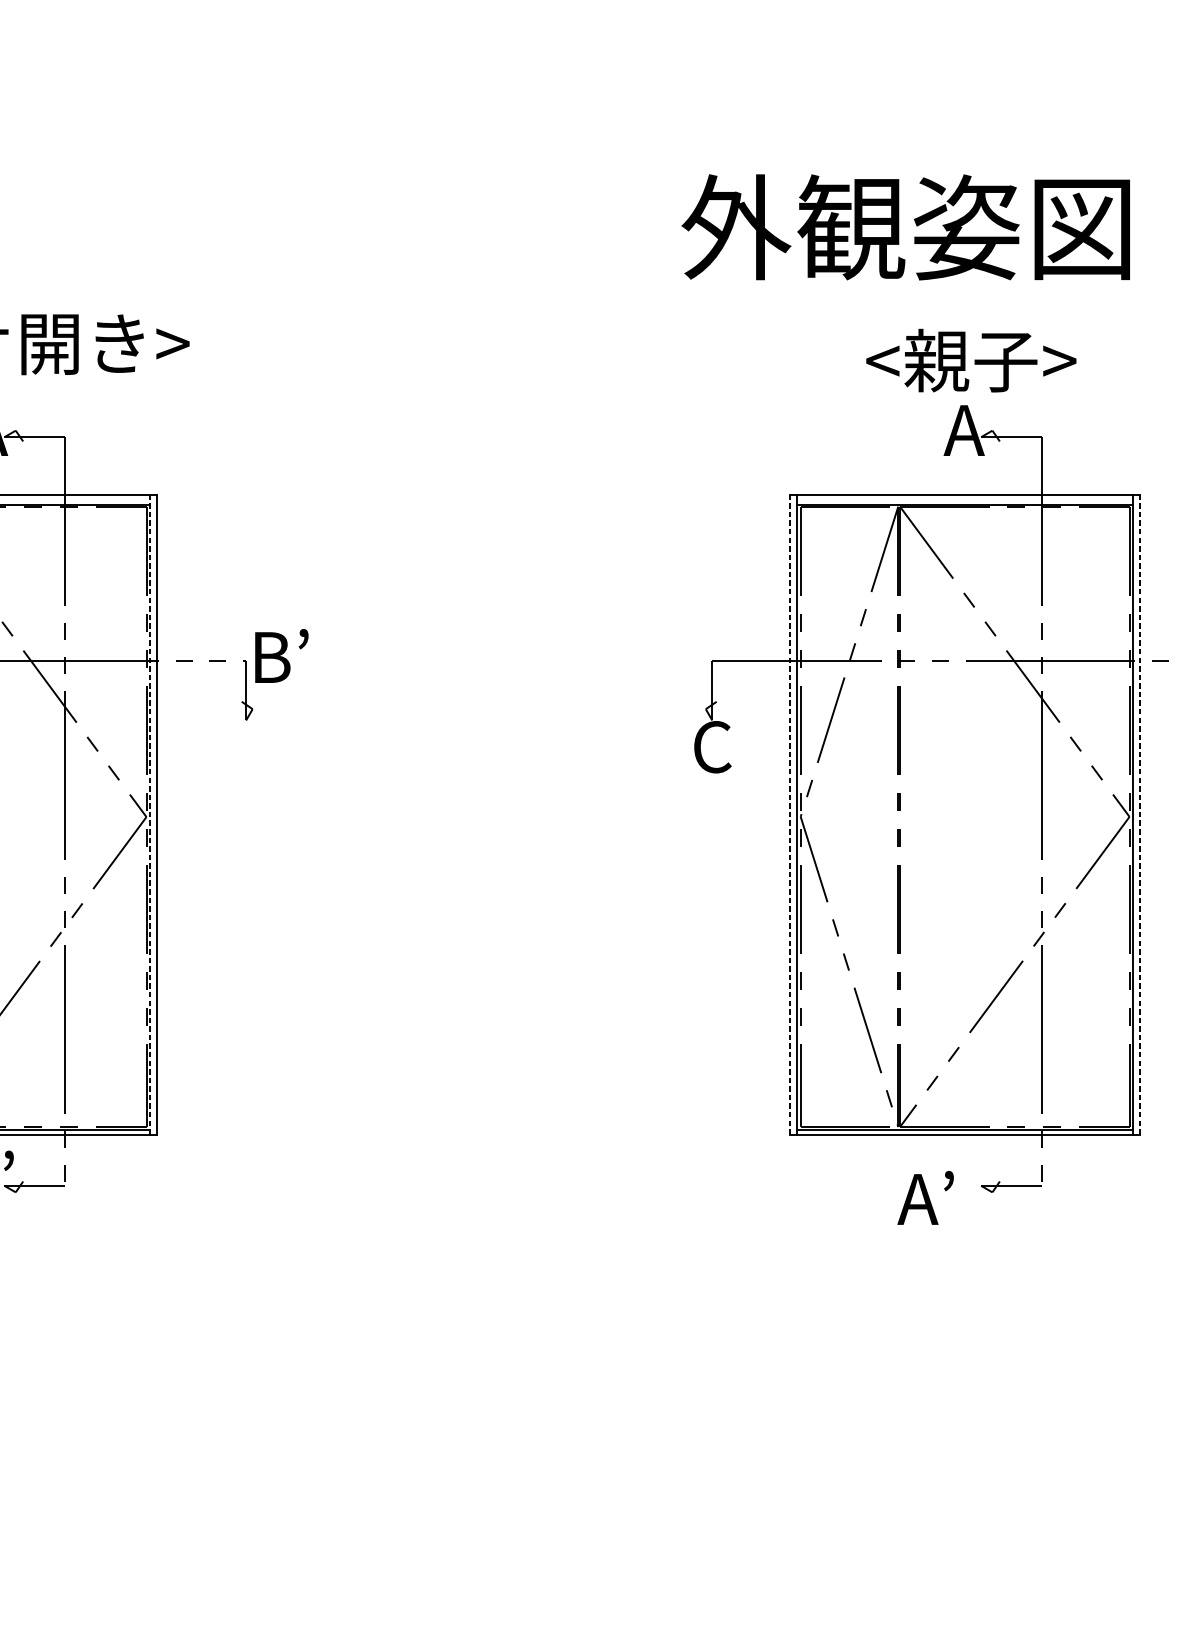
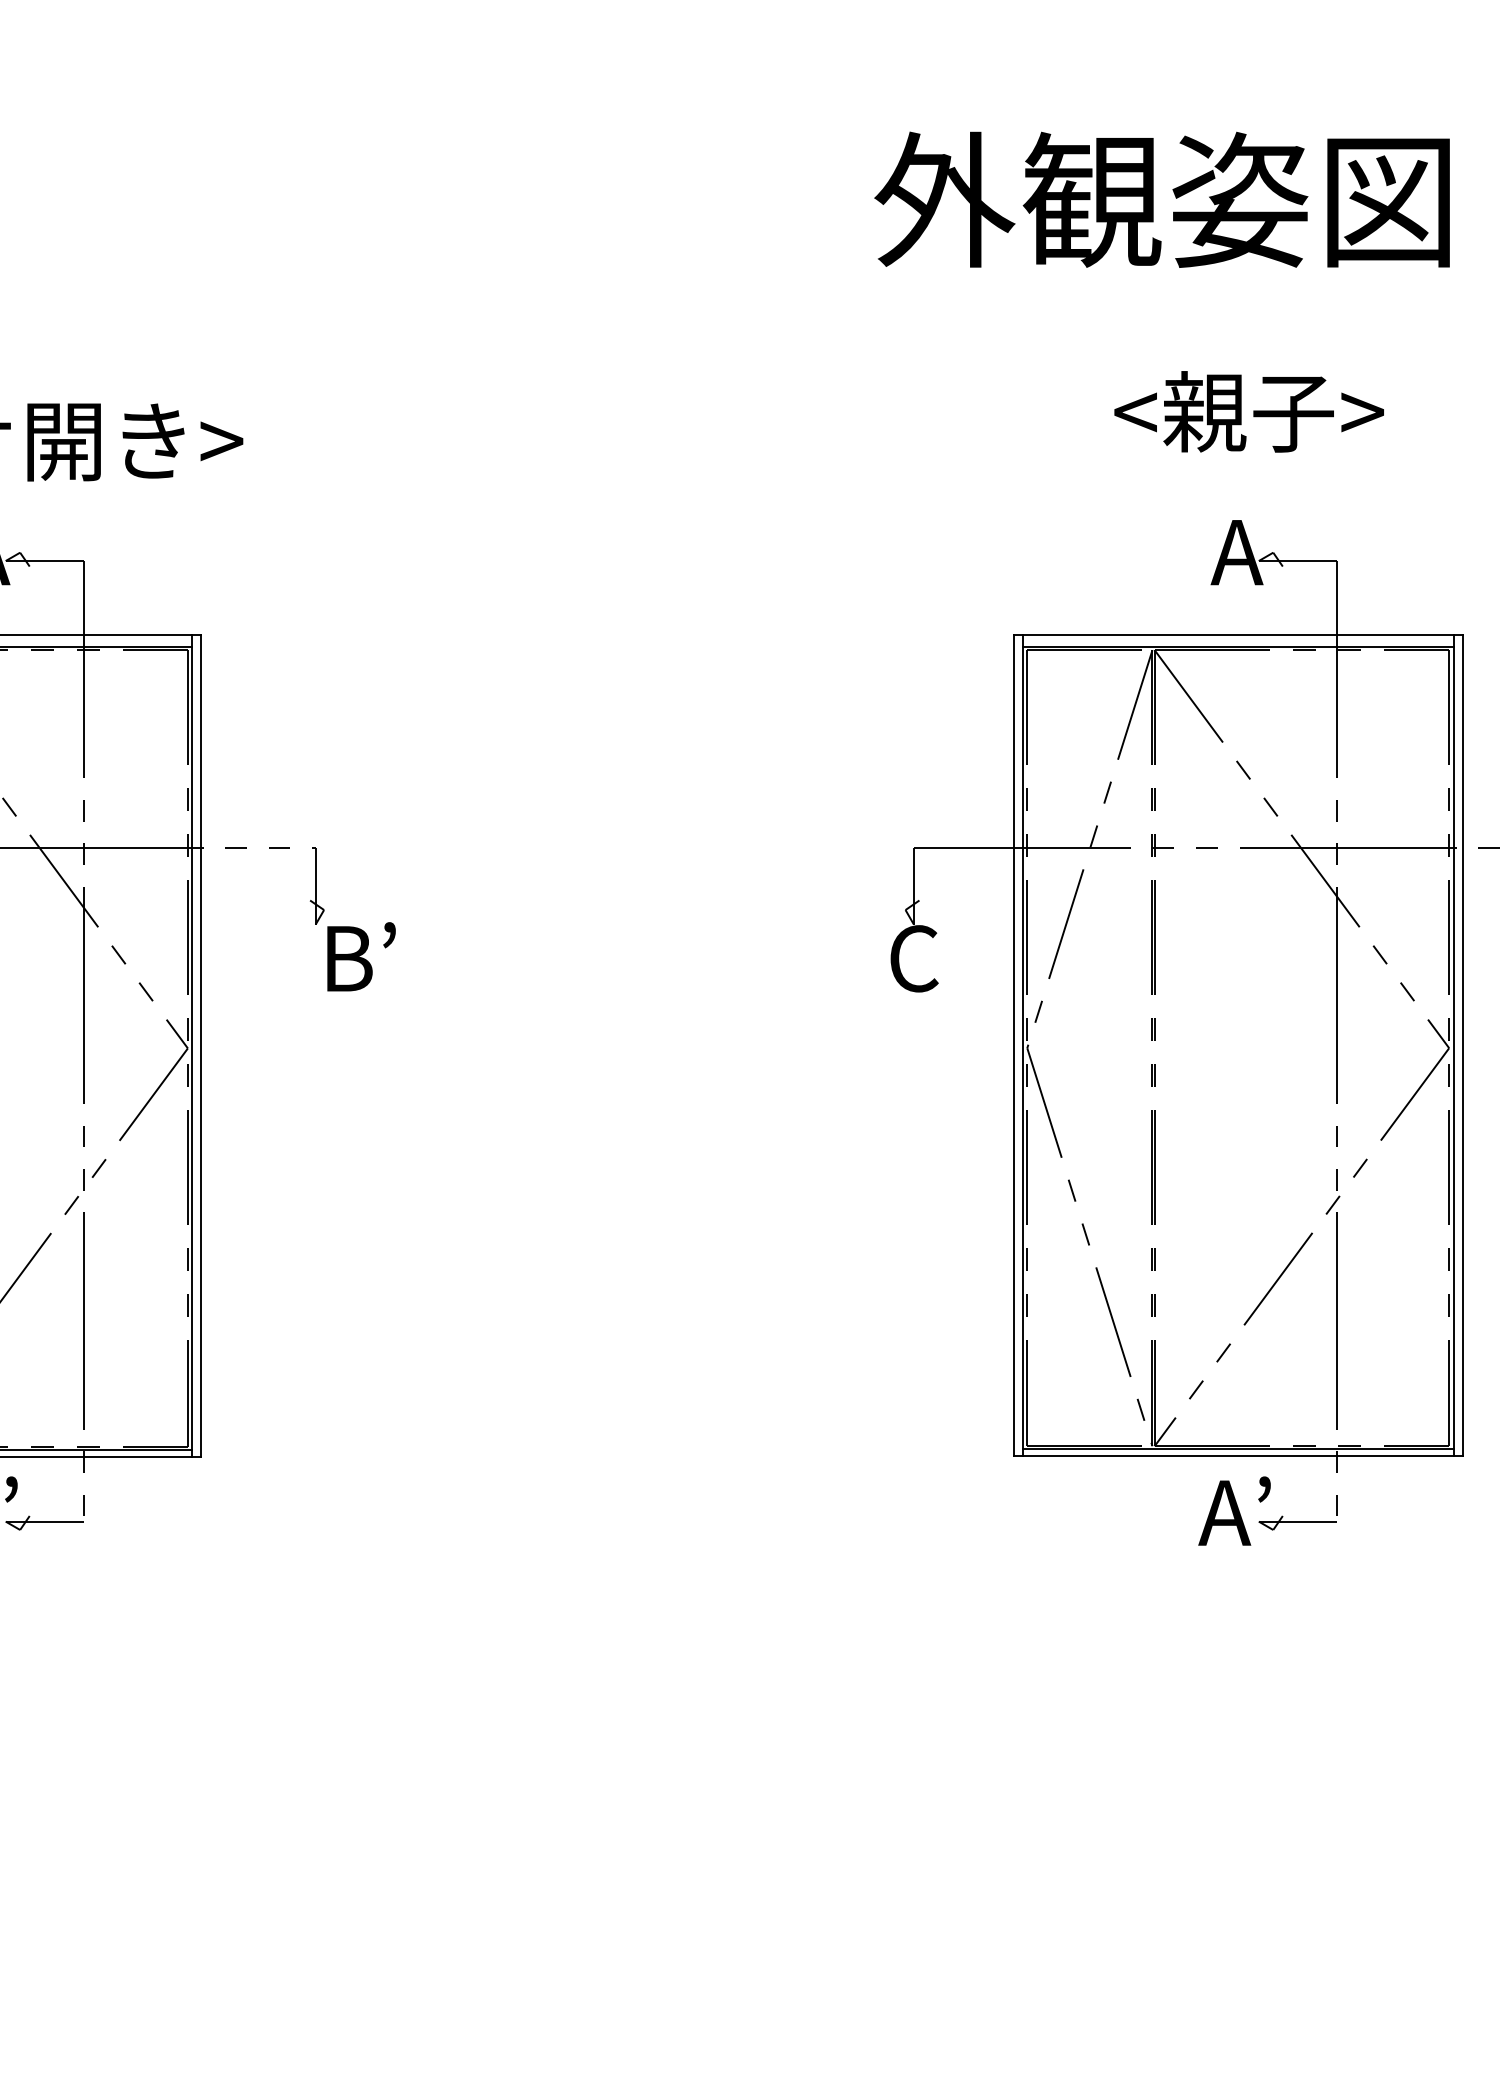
text: (905, 227) -> (1161, 199), moved
text: (970, 360) -> (1248, 411), moved
text: (281, 655) -> (361, 956), moved
line: (150, 814) -> (192, 1045), dashed -> solid
line: (789, 814) -> (1013, 1045), dashed -> solid
line: (1139, 814) -> (1462, 1045), dashed -> solid
text: (925, 1197) -> (1234, 1510), moved

